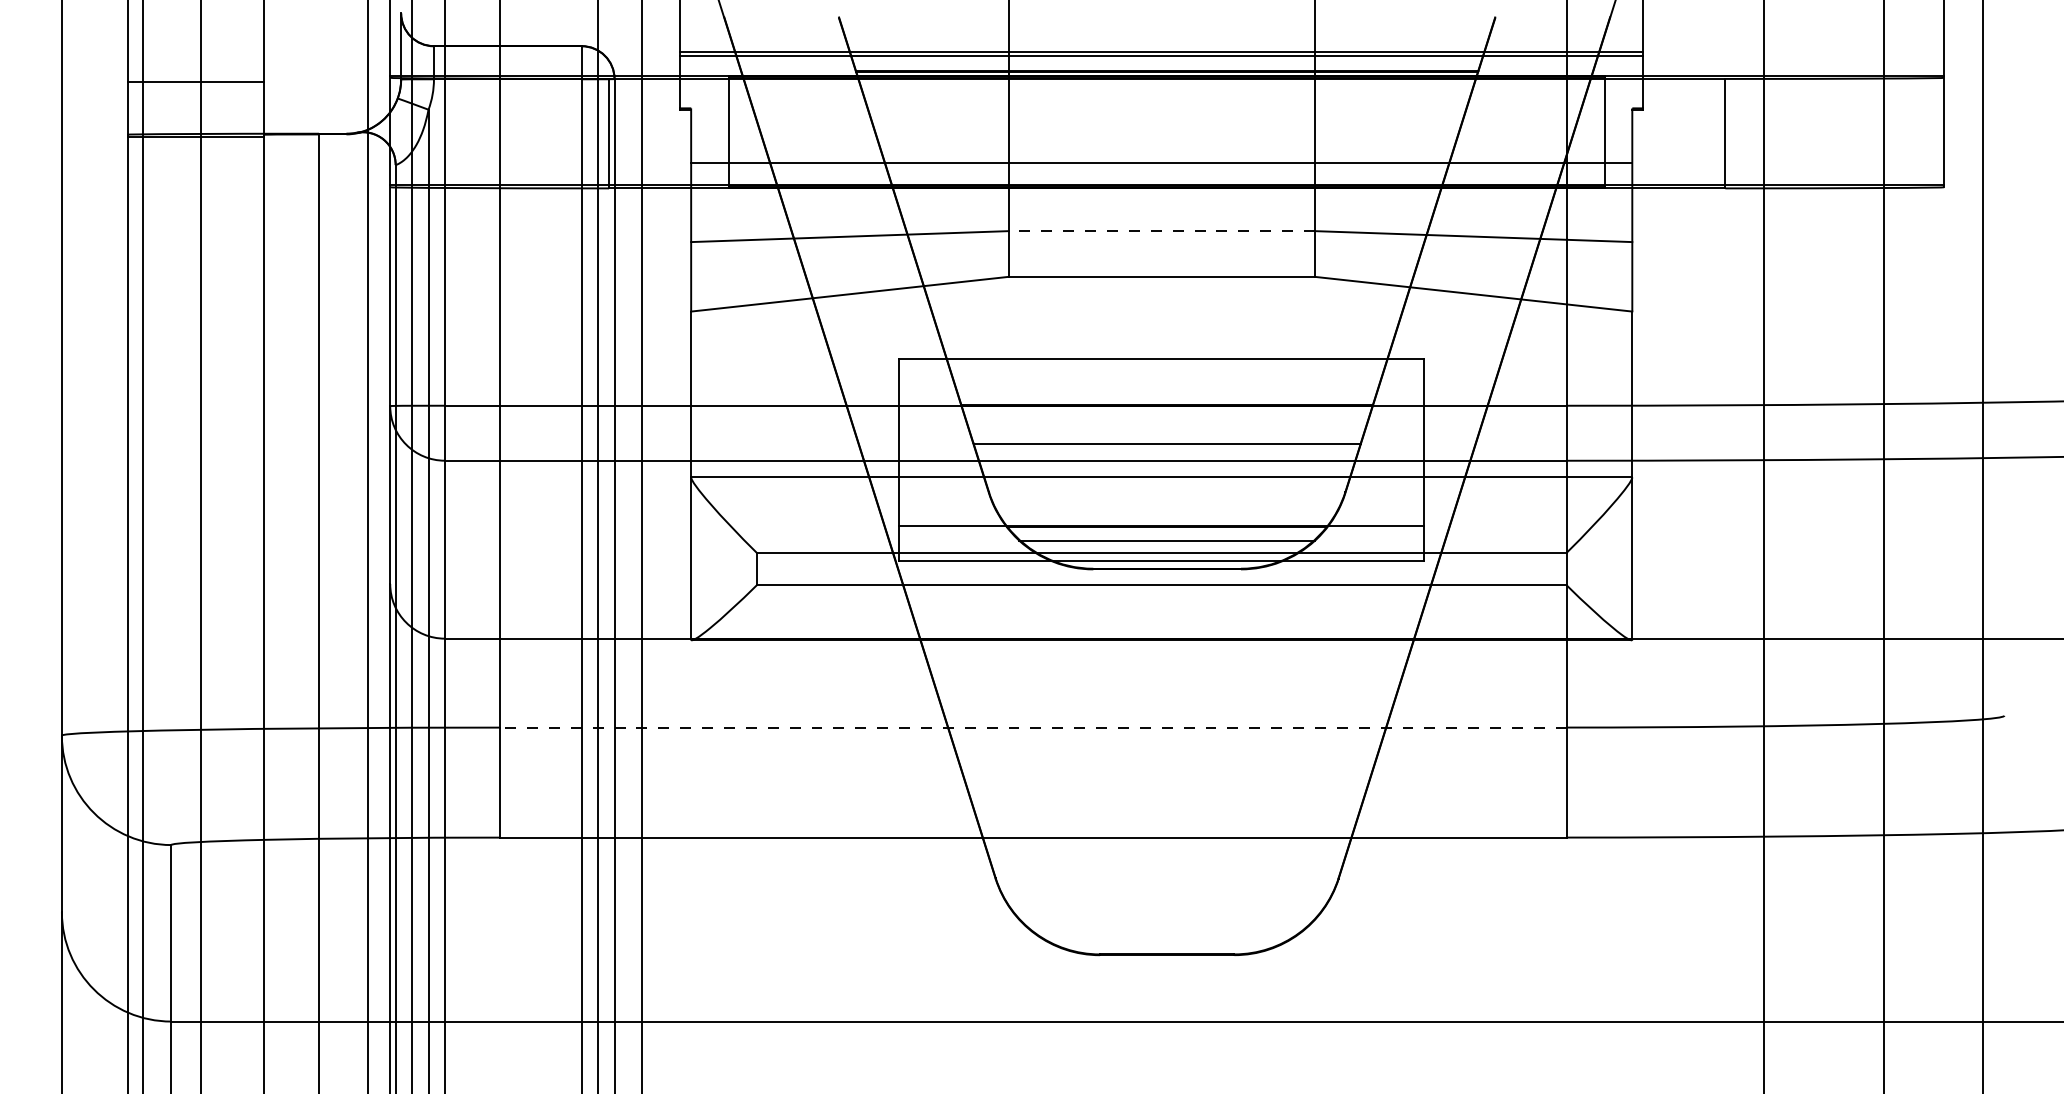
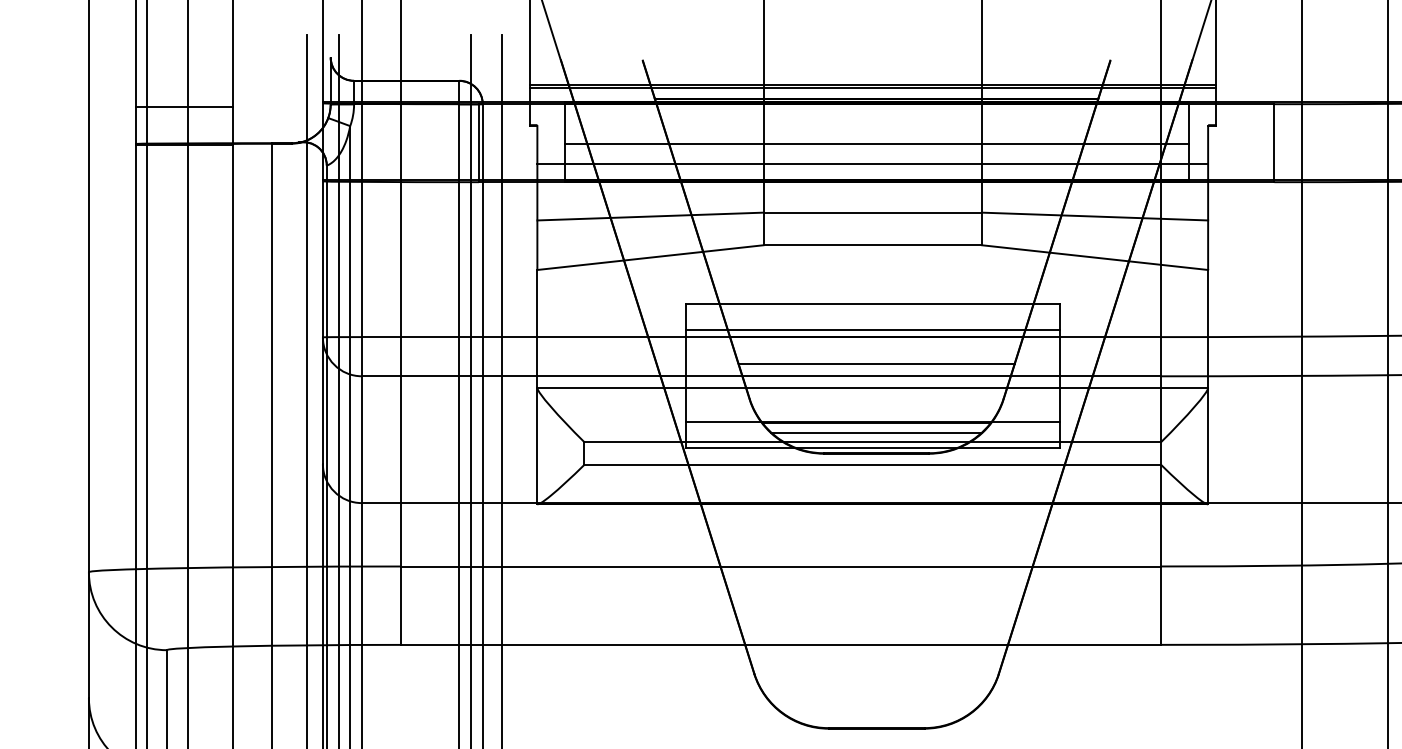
line: (1166, 135) -> (876, 144), added
line: (1161, 231) -> (872, 212), dashed -> solid
line: (1161, 395) -> (872, 329), added
line: (1032, 727) -> (780, 566), dashed -> solid

